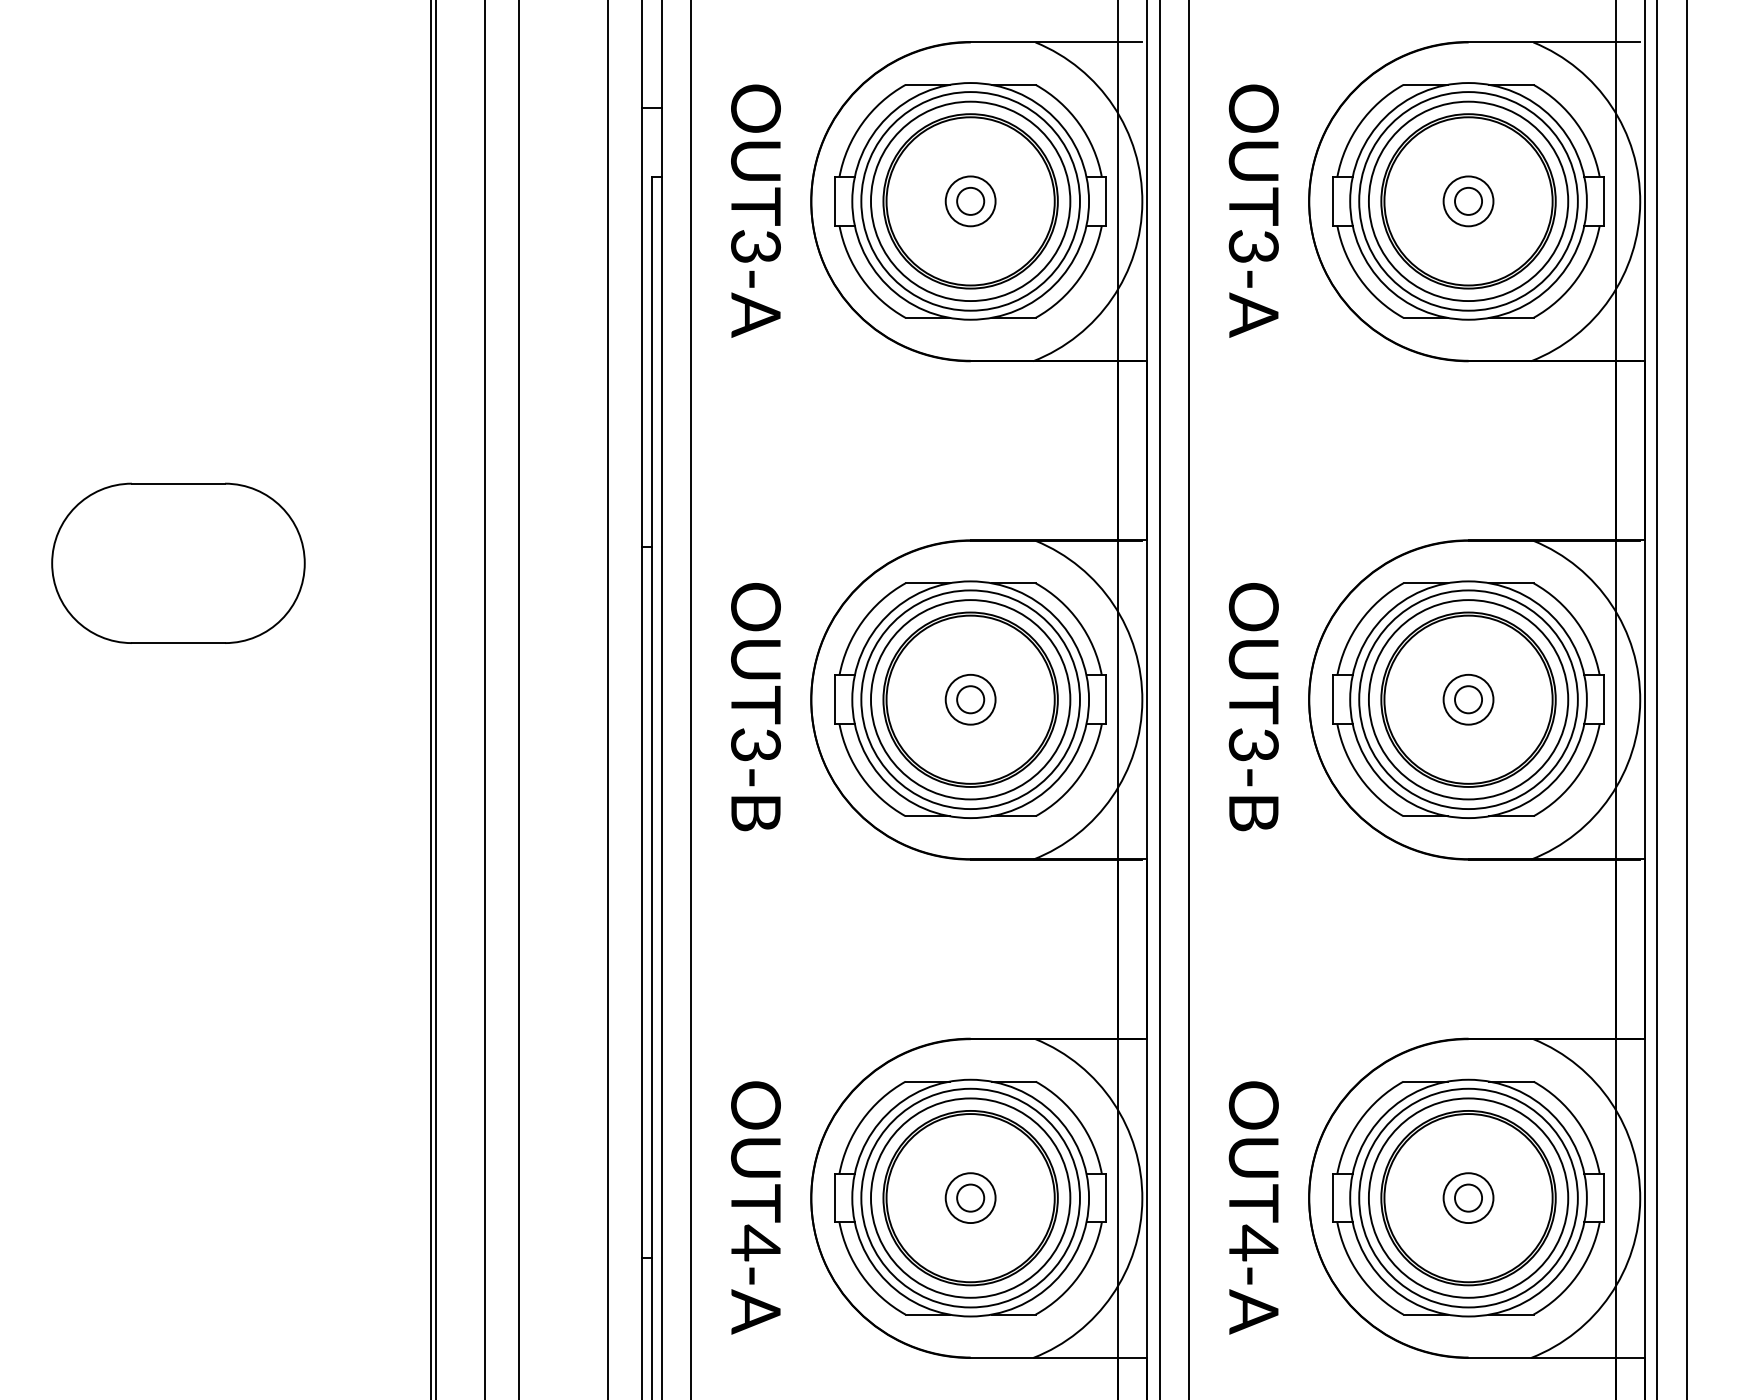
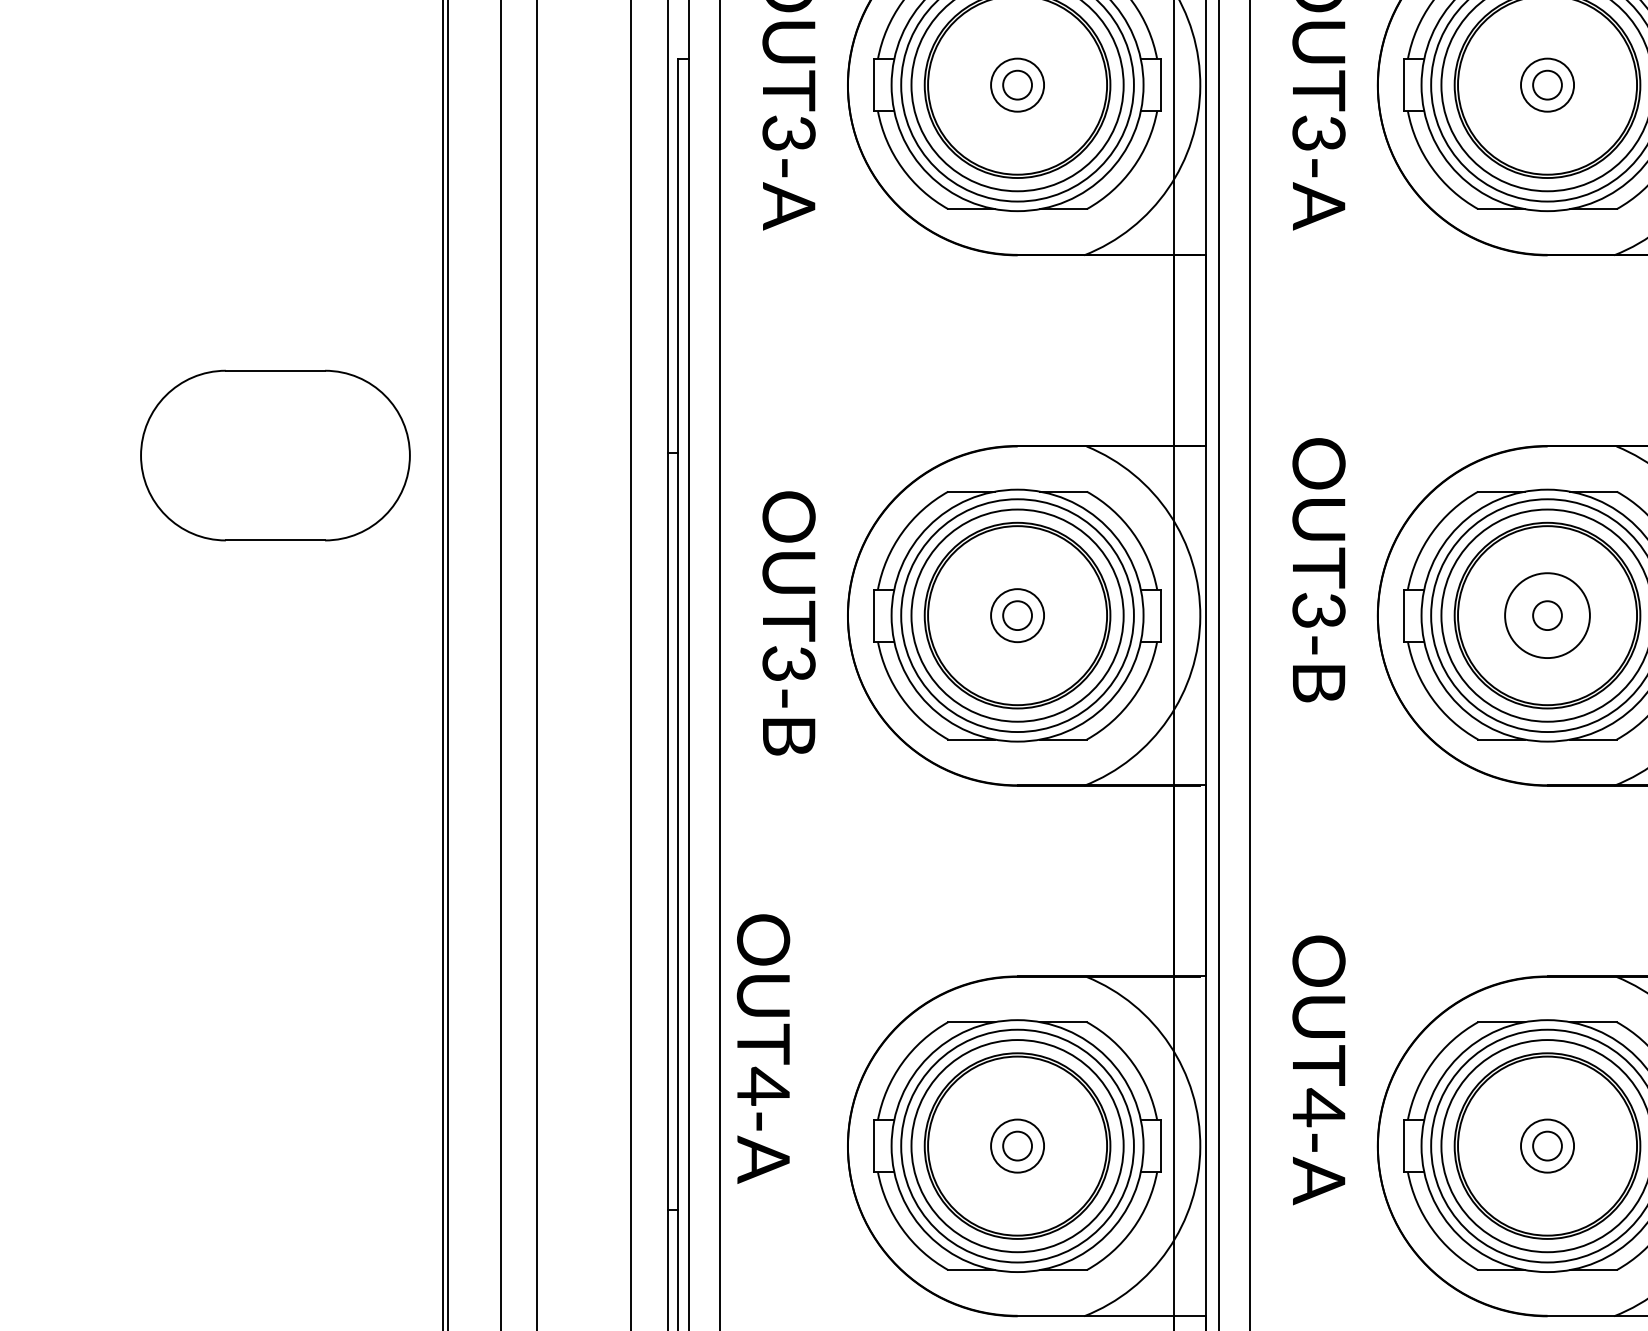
part: (178, 562) -> (275, 454), moved
circle: (1468, 699) -> (1547, 615), size x1.6
text: (1253, 707) -> (1318, 570), moved
text: (755, 1207) -> (763, 1048), moved
text: (1253, 1207) -> (1318, 1069), moved

